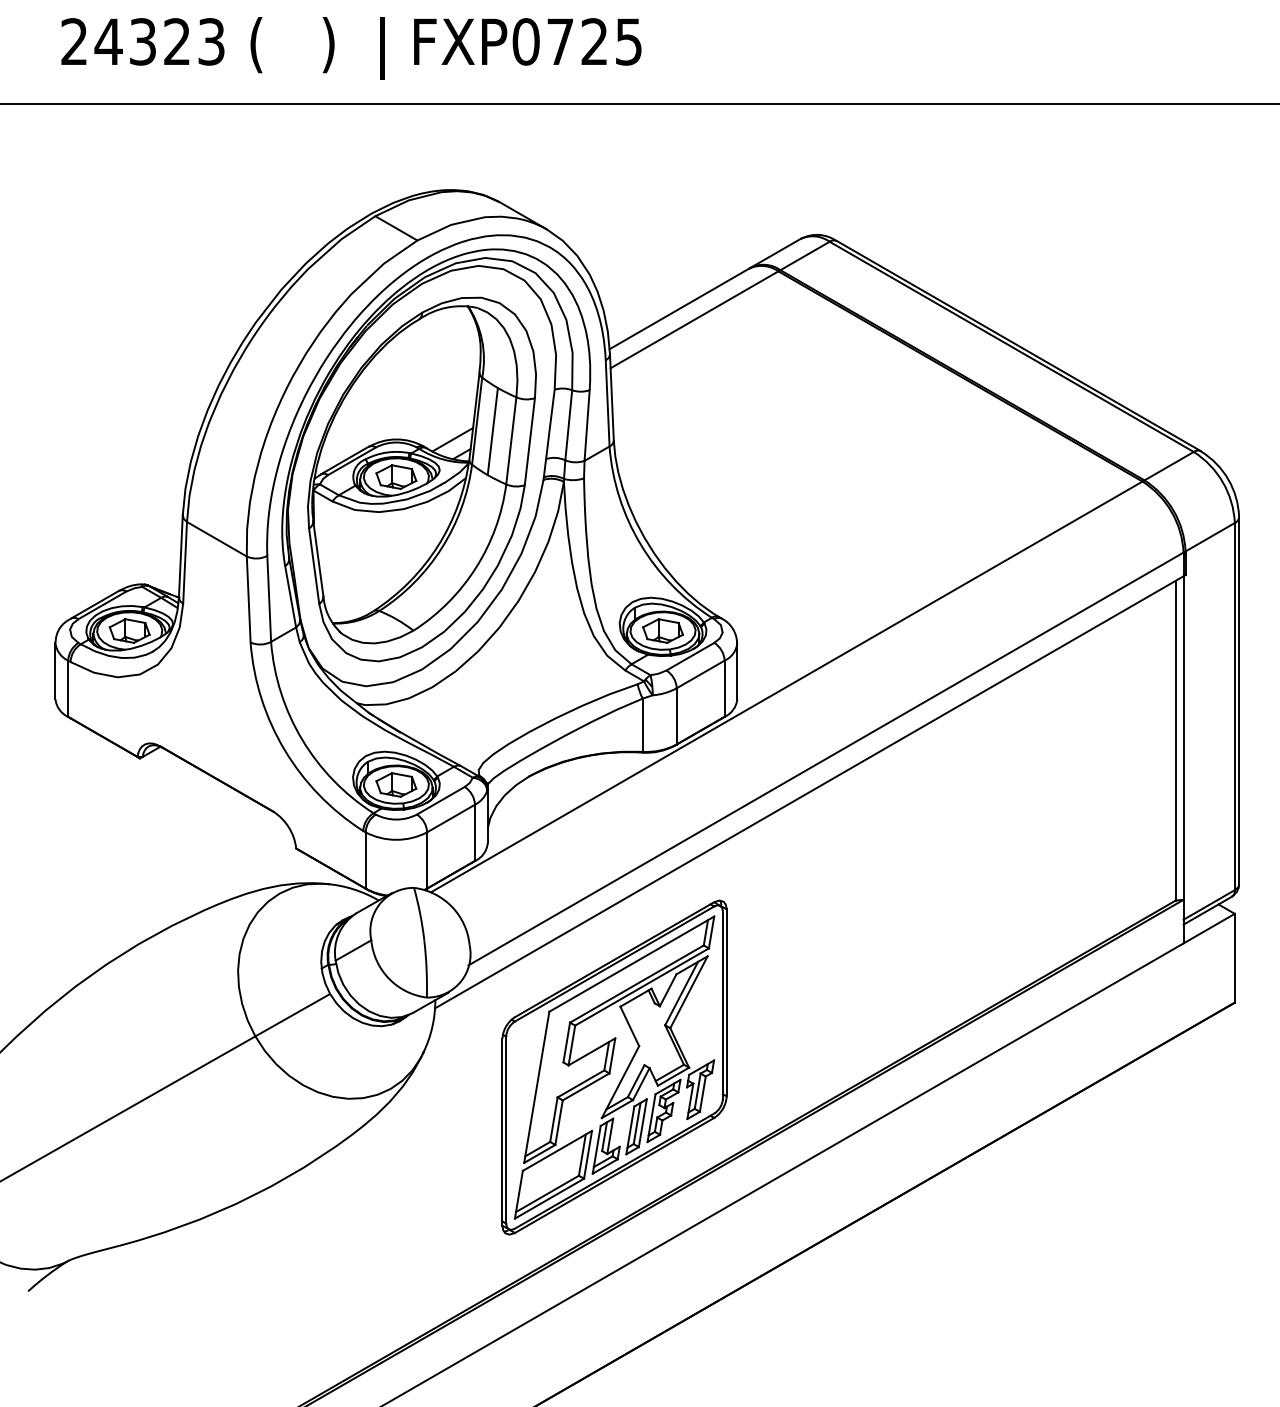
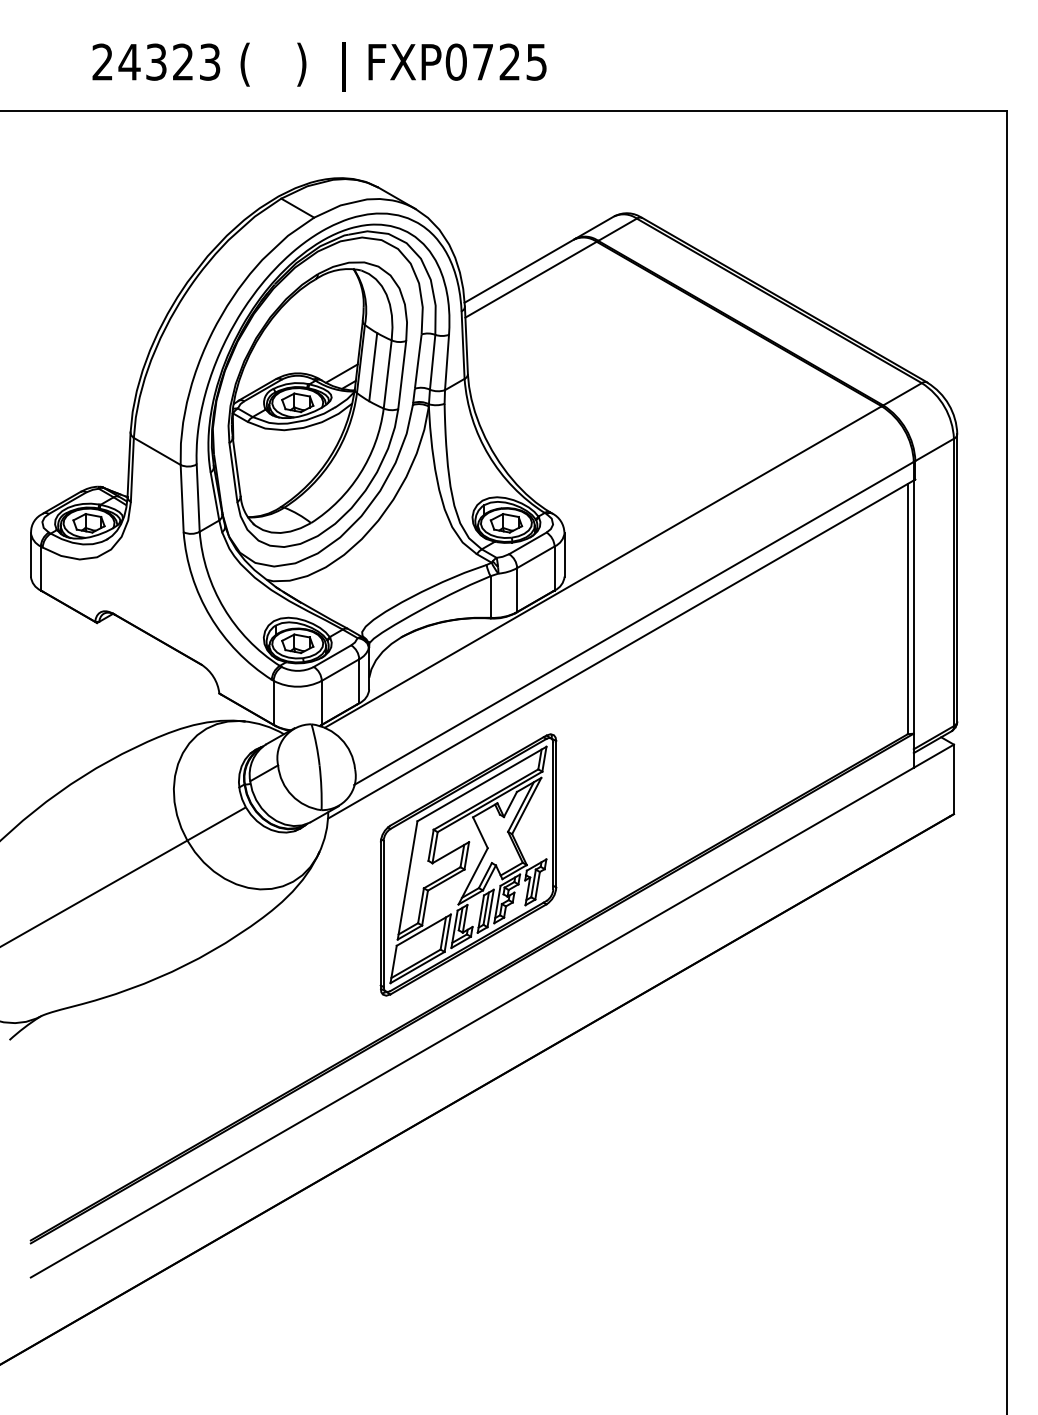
text: (351, 47) -> (319, 66), moved

